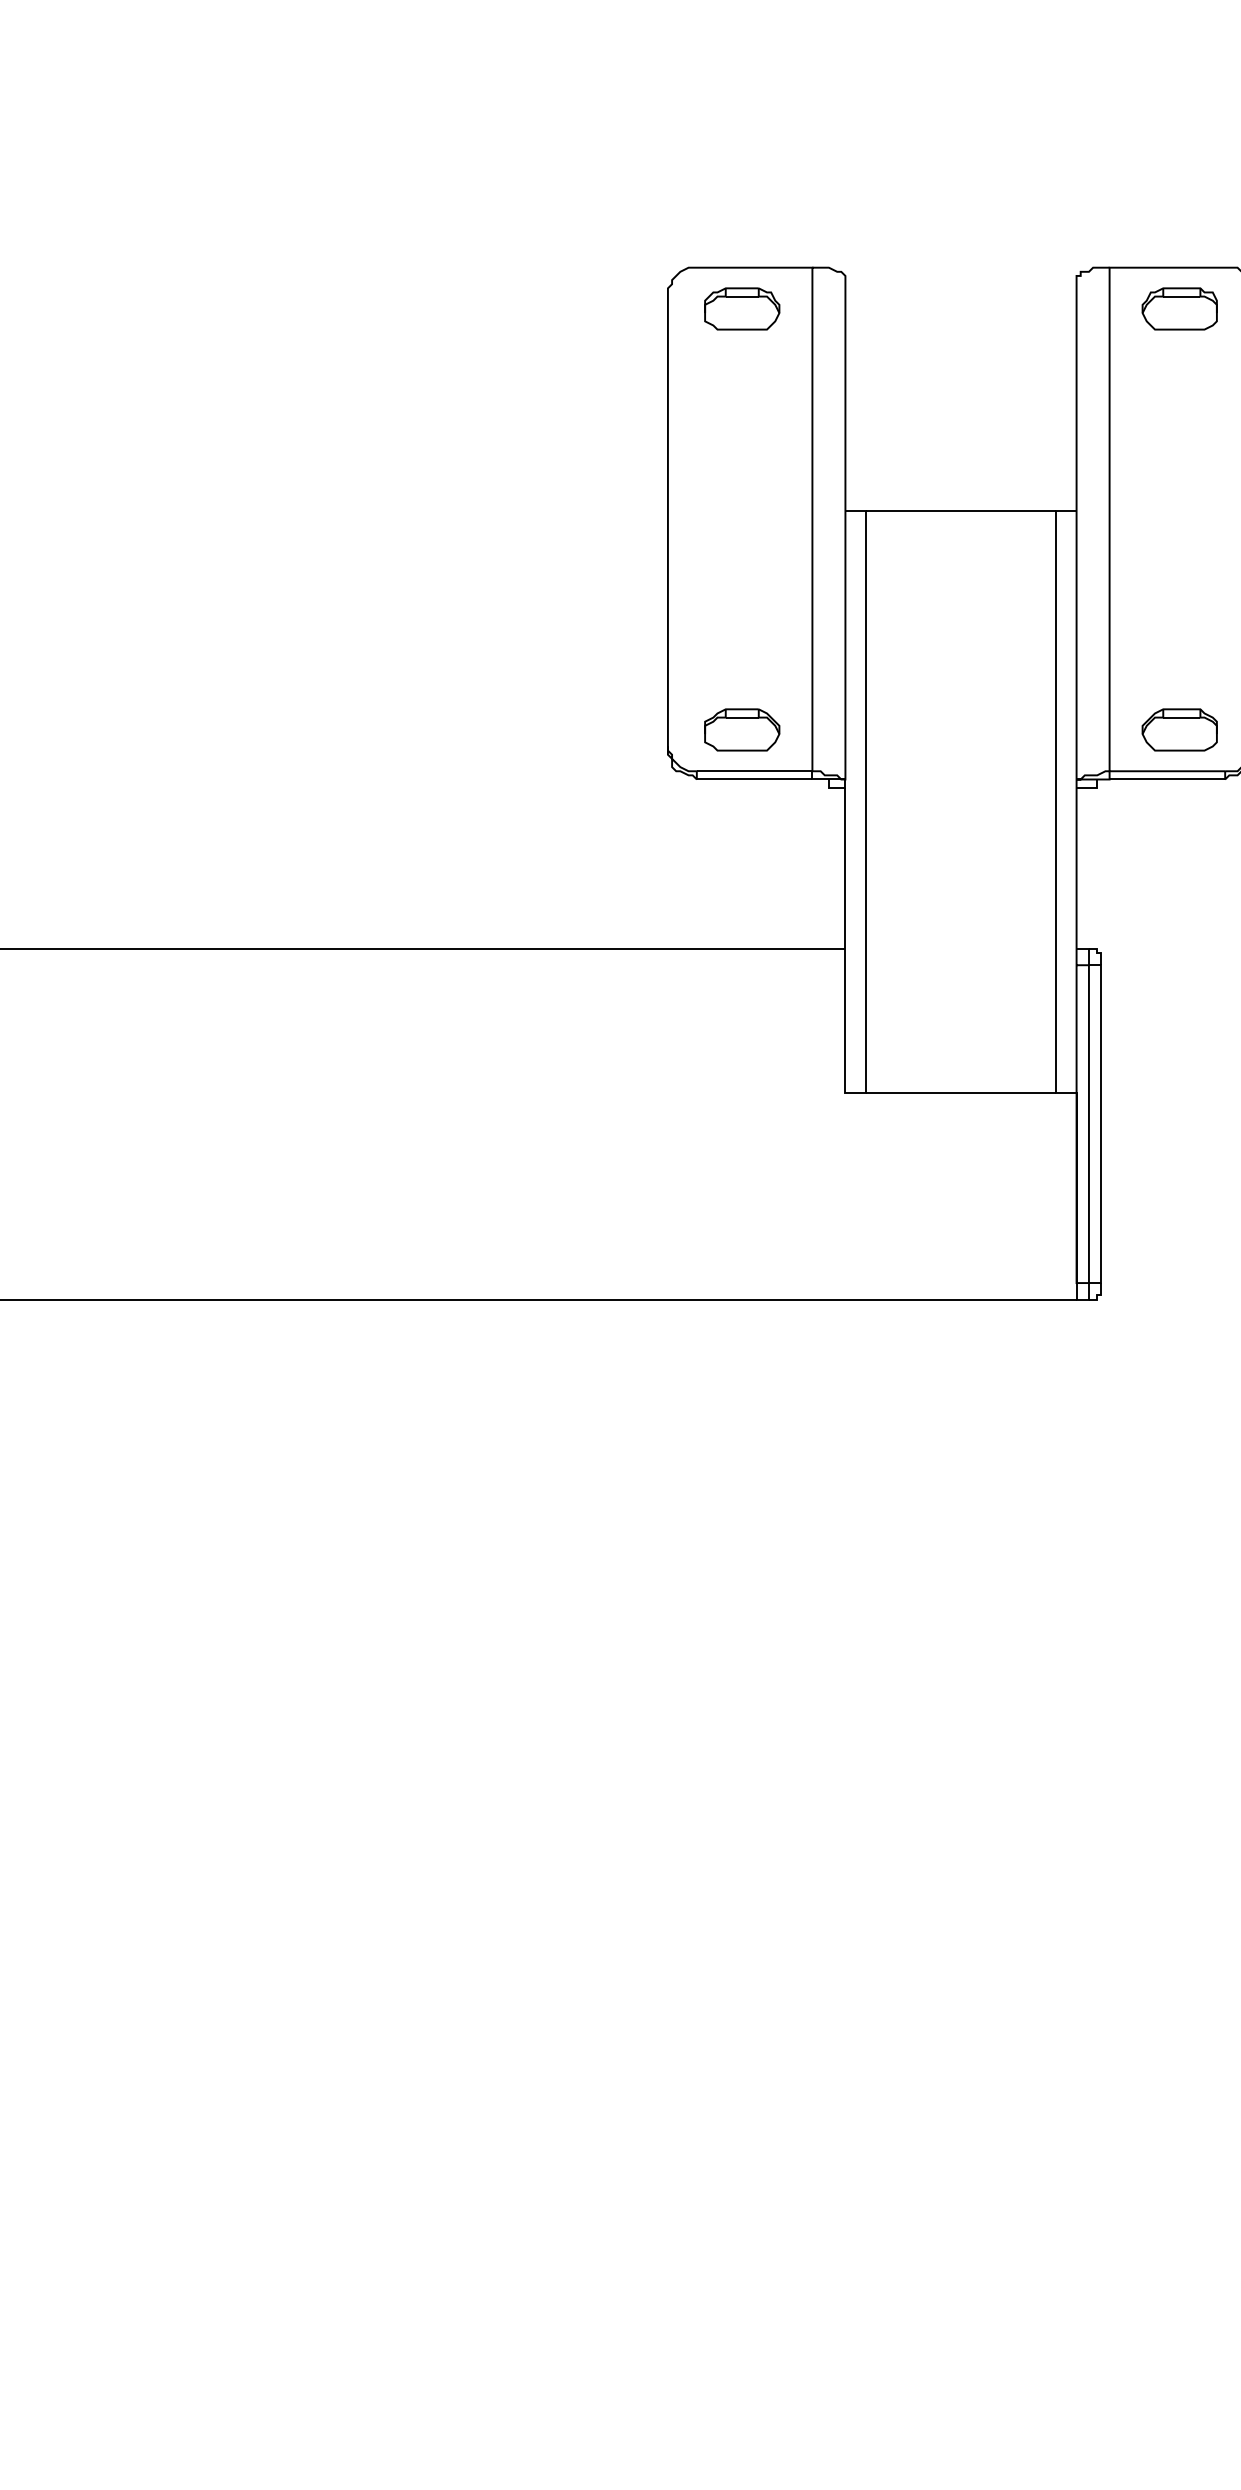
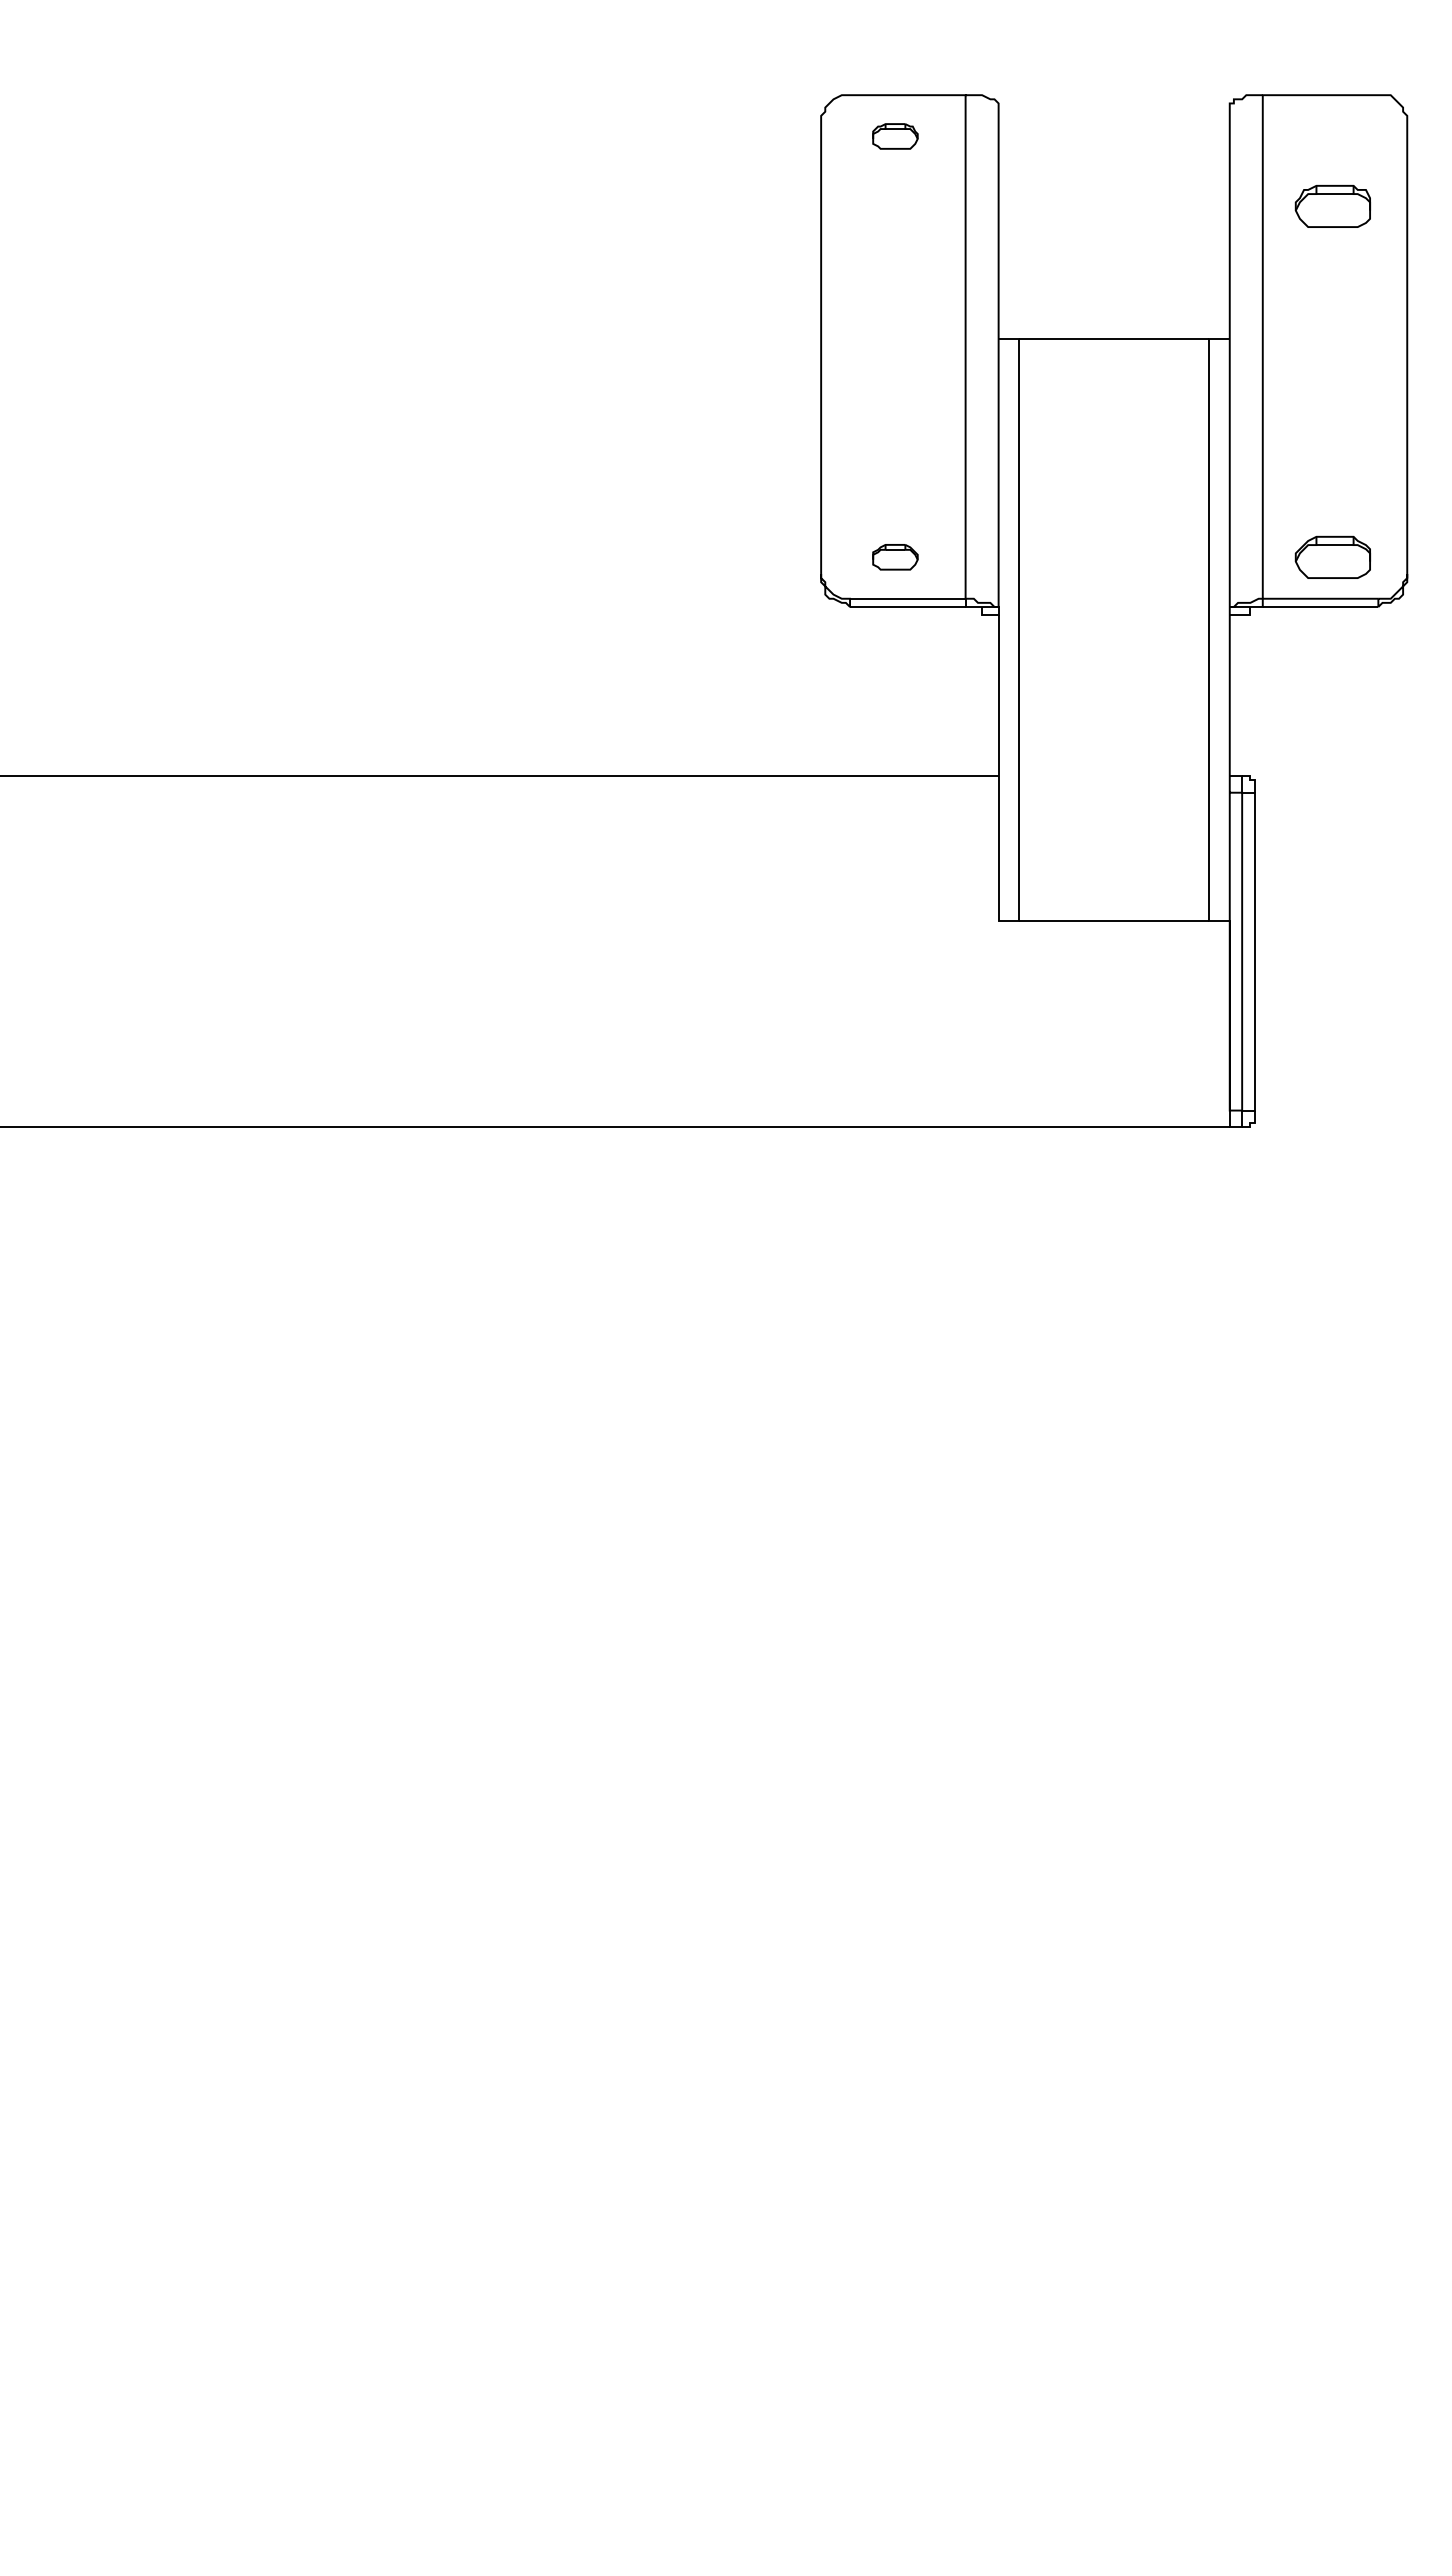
part: (742, 309) -> (895, 136), size x0.6
part: (1179, 309) -> (1332, 206), moved
part: (742, 729) -> (895, 556), size x0.6

